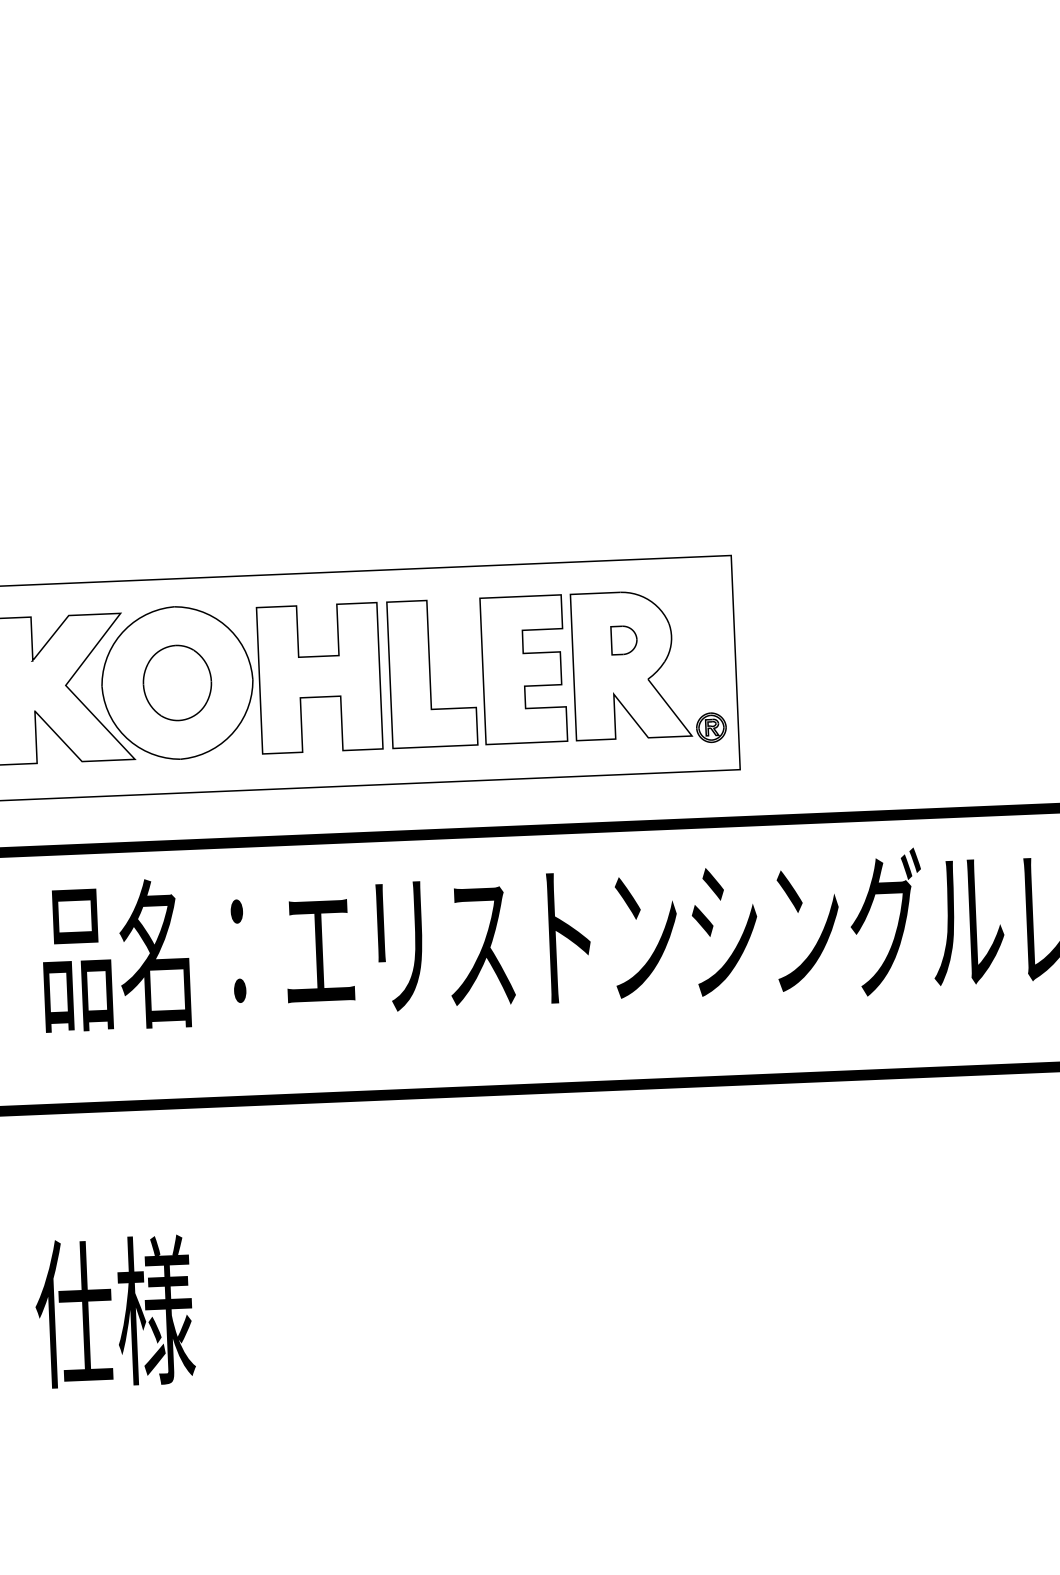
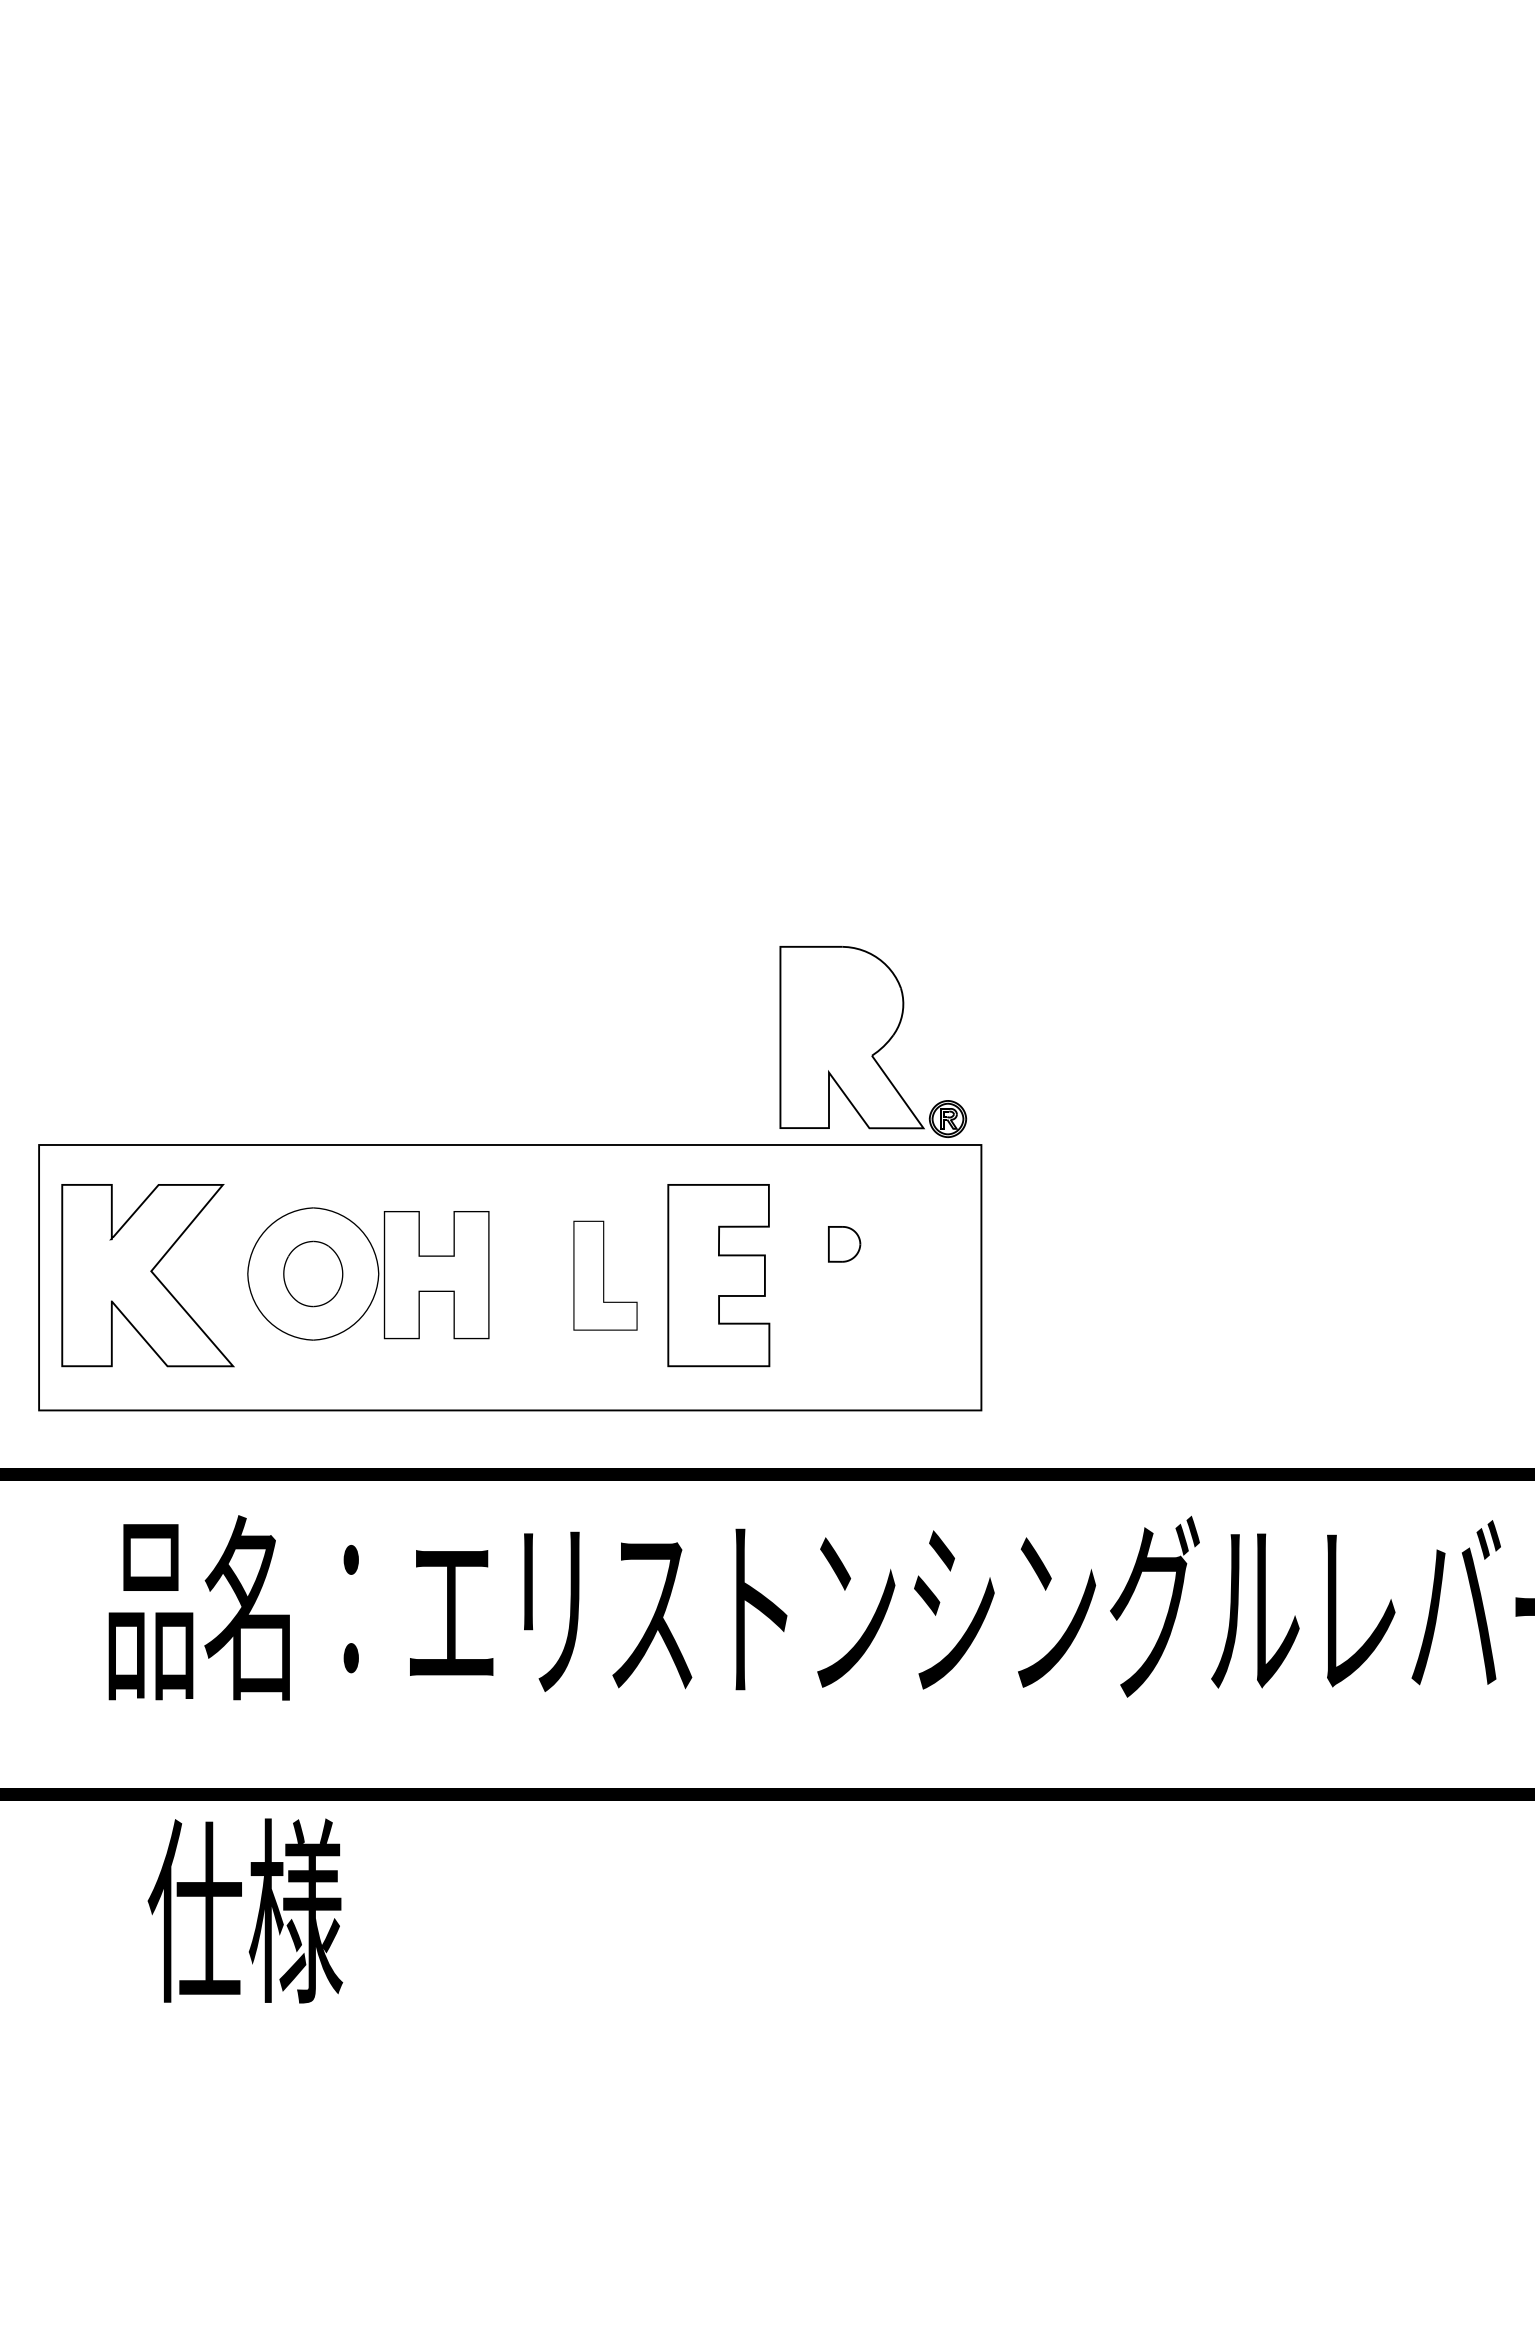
part: (648, 667) -> (873, 1041), moved
part: (432, 673) -> (605, 1275), size x0.6
part: (241, 679) -> (368, 1273), size x0.7
text: (114, 1311) -> (245, 1910), moved

